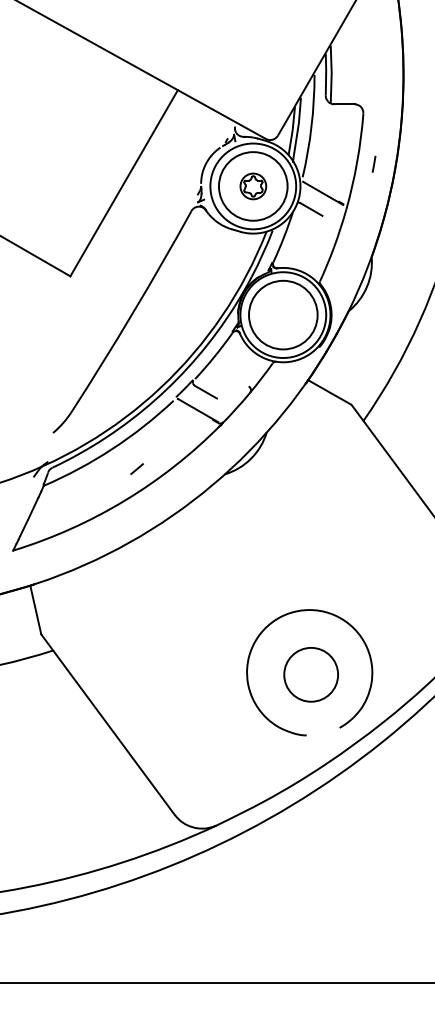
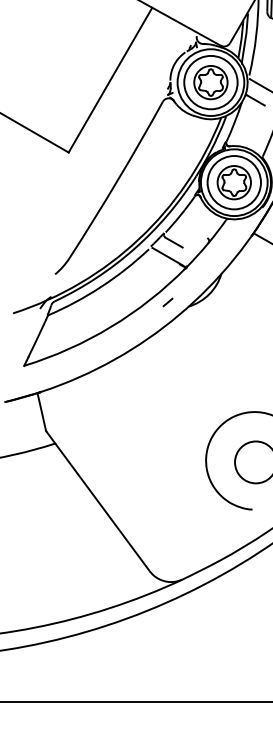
part: (253, 186) -> (211, 82), size x1.67
part: (283, 314) -> (234, 182), added
line: (136, 468) -> (167, 301), moved

